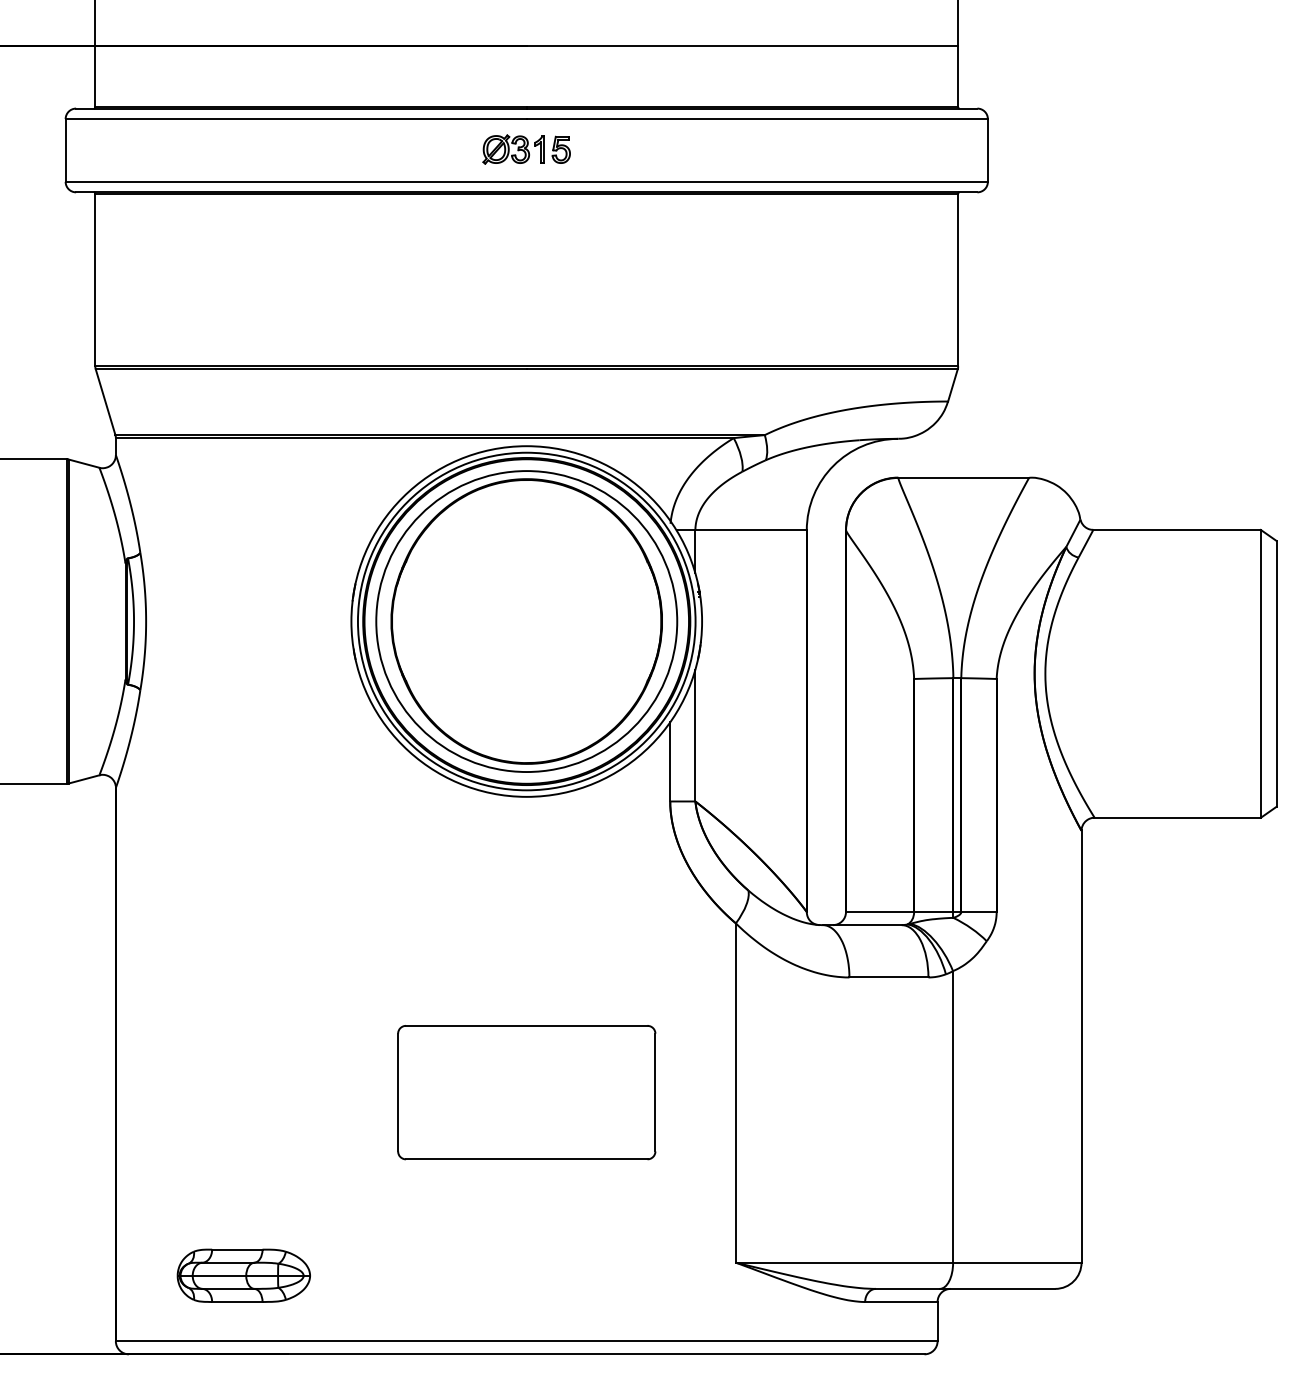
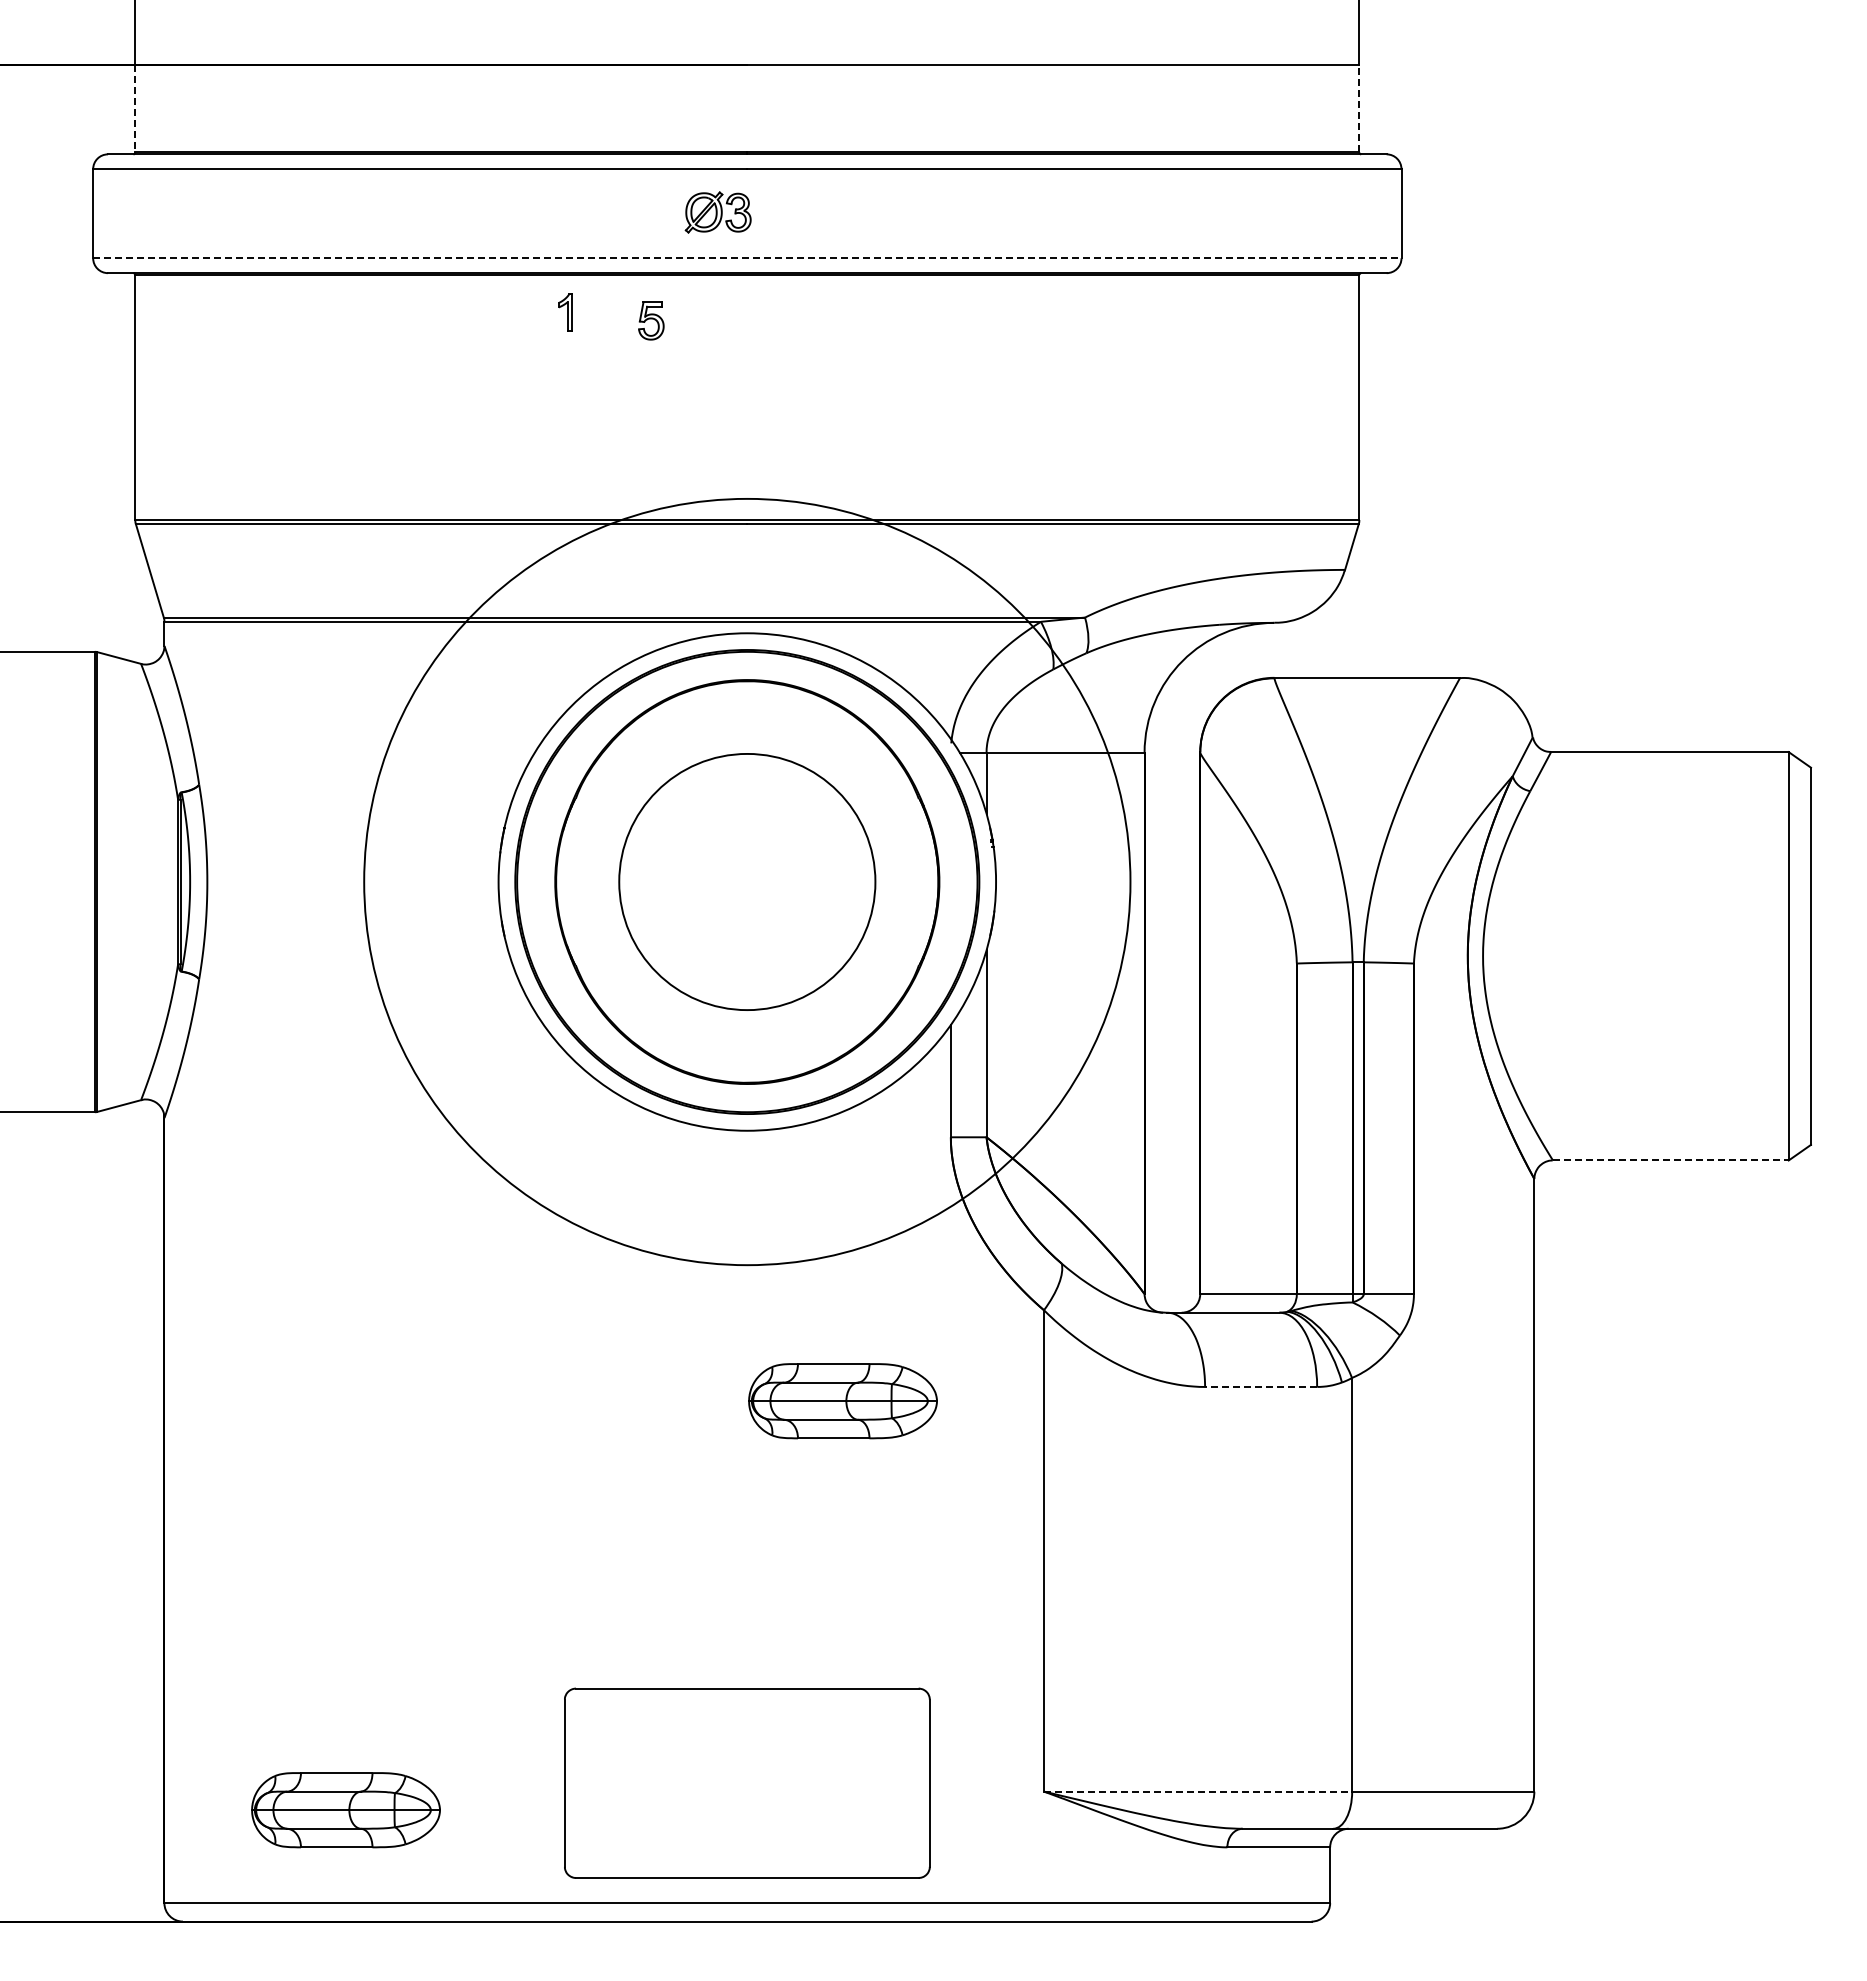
line: (95, 76) -> (135, 108), solid -> dashed
line: (958, 76) -> (1359, 108), solid -> dashed
part: (539, 149) -> (565, 312), moved
part: (561, 149) -> (651, 320), moved
line: (526, 182) -> (747, 258), solid -> dashed
circle: (526, 621) -> (746, 881), size x0.6
circle: (526, 621) -> (746, 881), size x1.6
line: (1178, 817) -> (1671, 1160), solid -> dashed
line: (888, 977) -> (1260, 1386), solid -> dashed
part: (593, 987) -> (842, 1401), added
part: (526, 1092) -> (747, 1782), moved
line: (844, 1262) -> (1198, 1791), solid -> dashed

